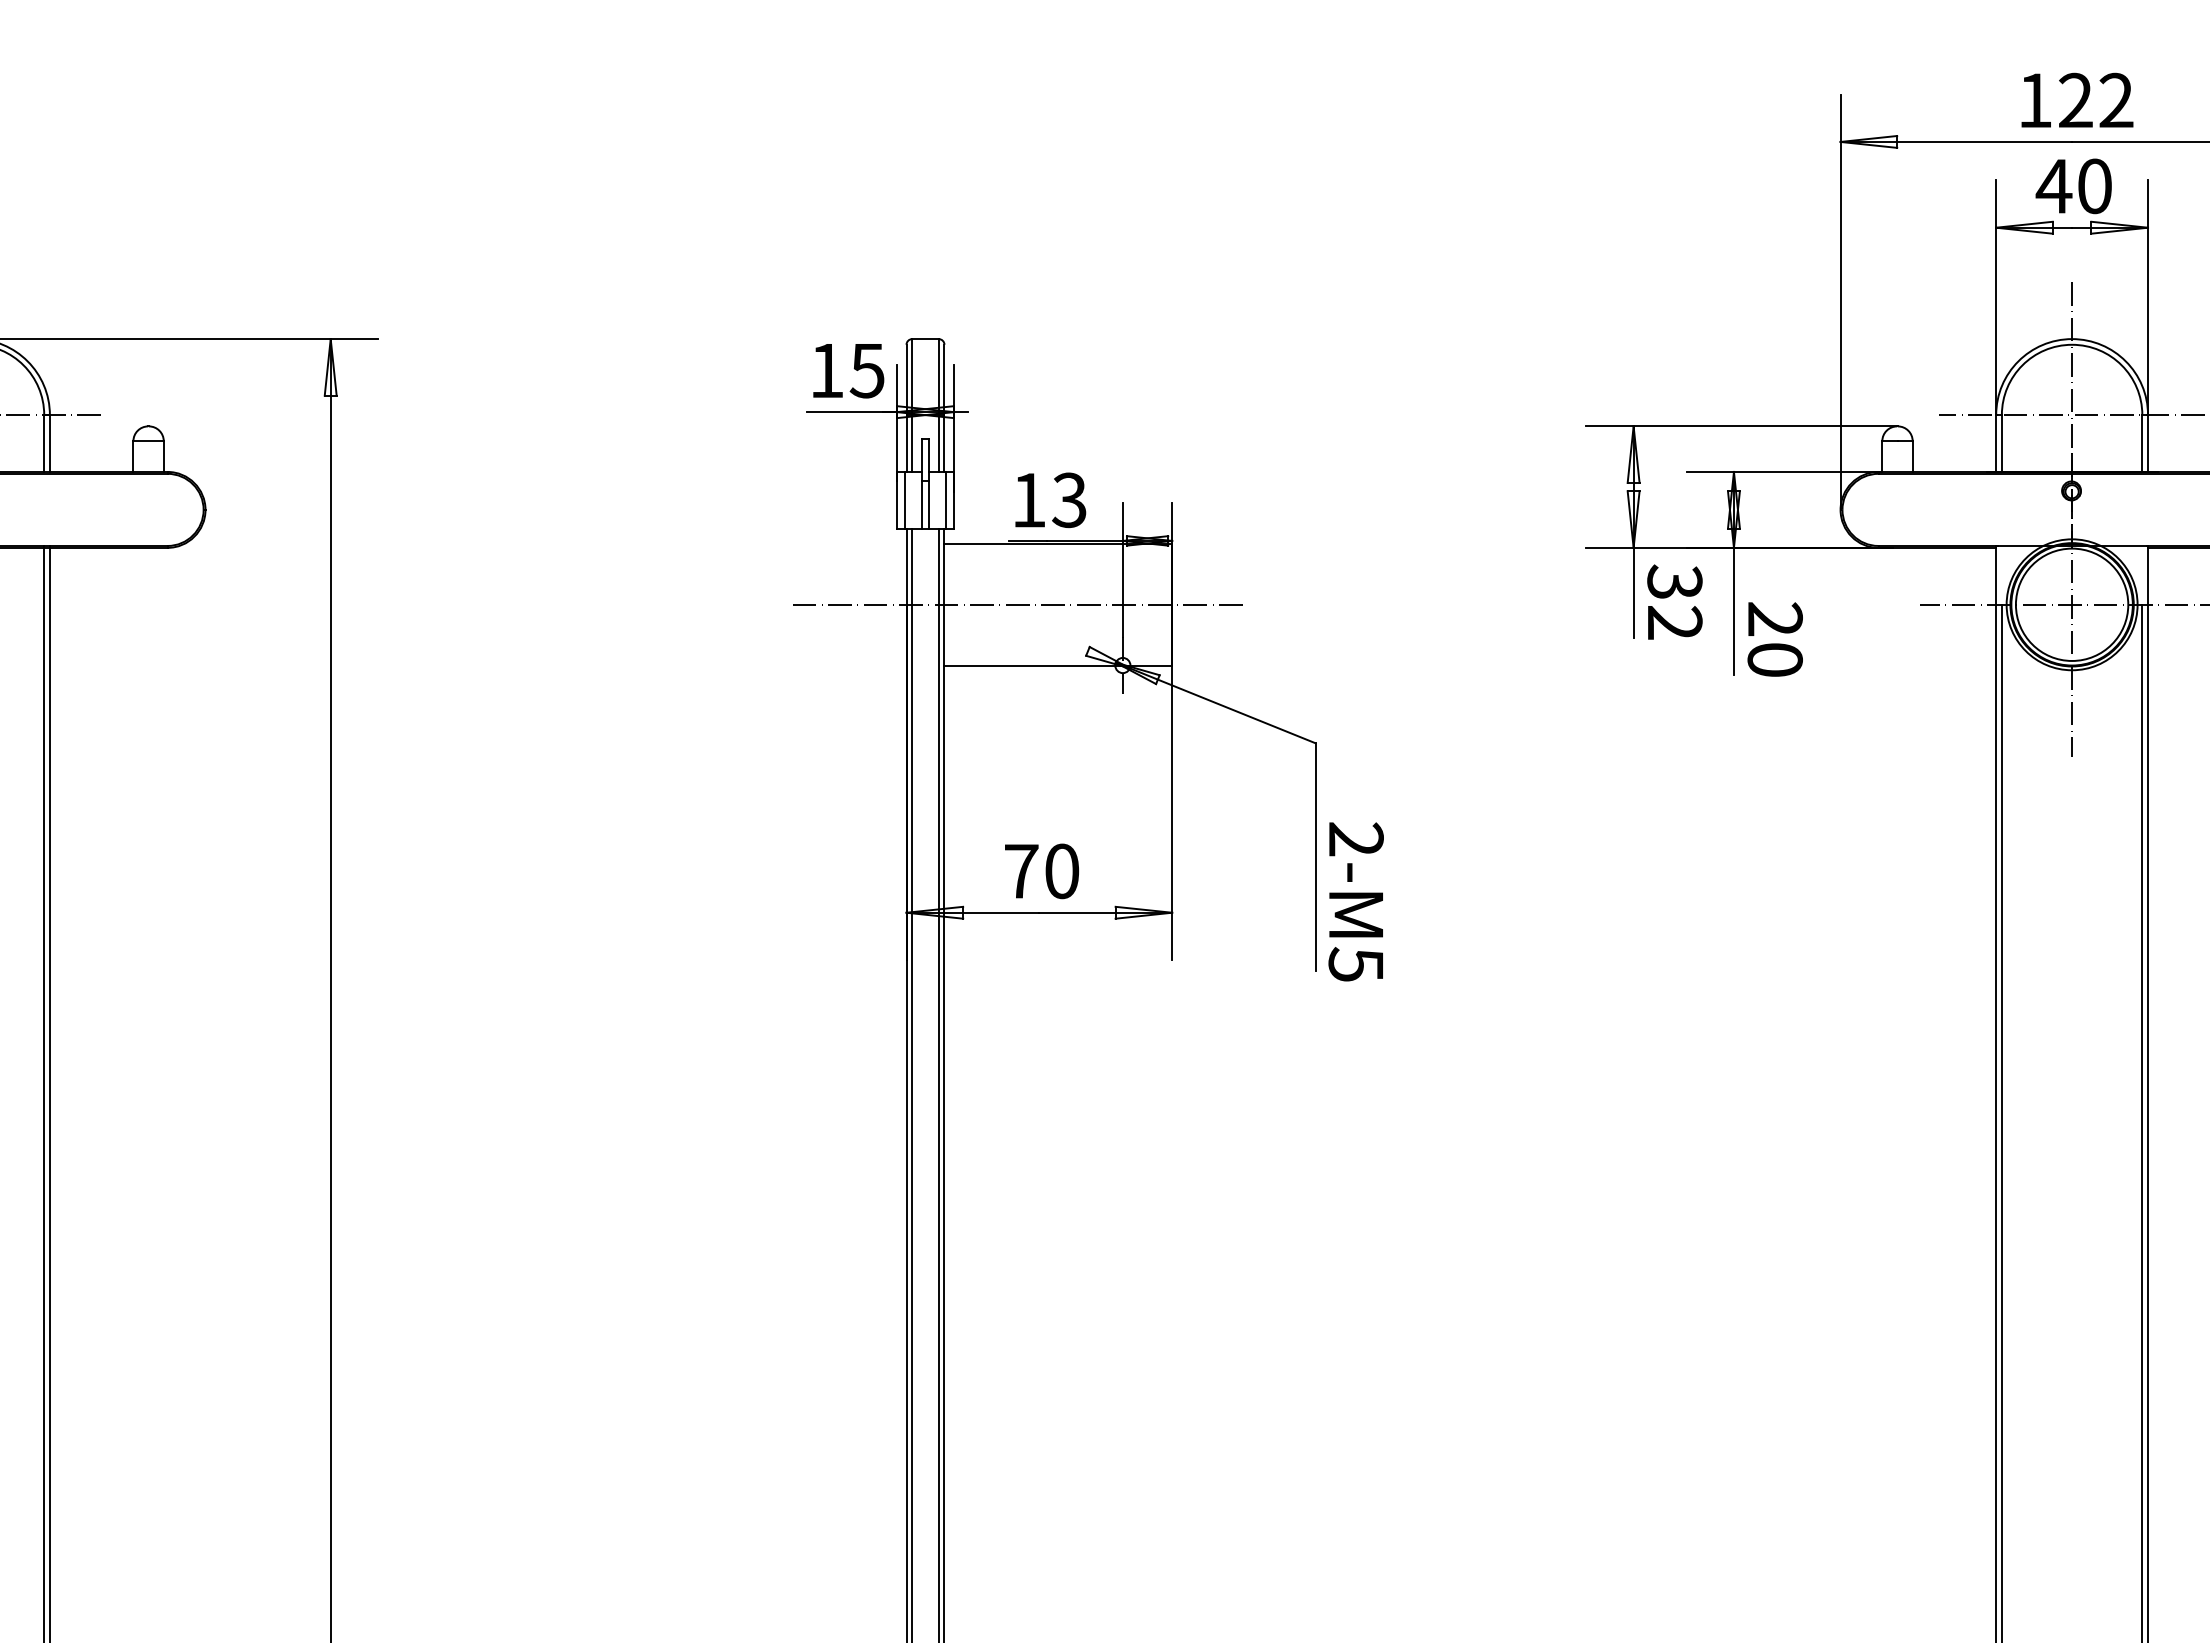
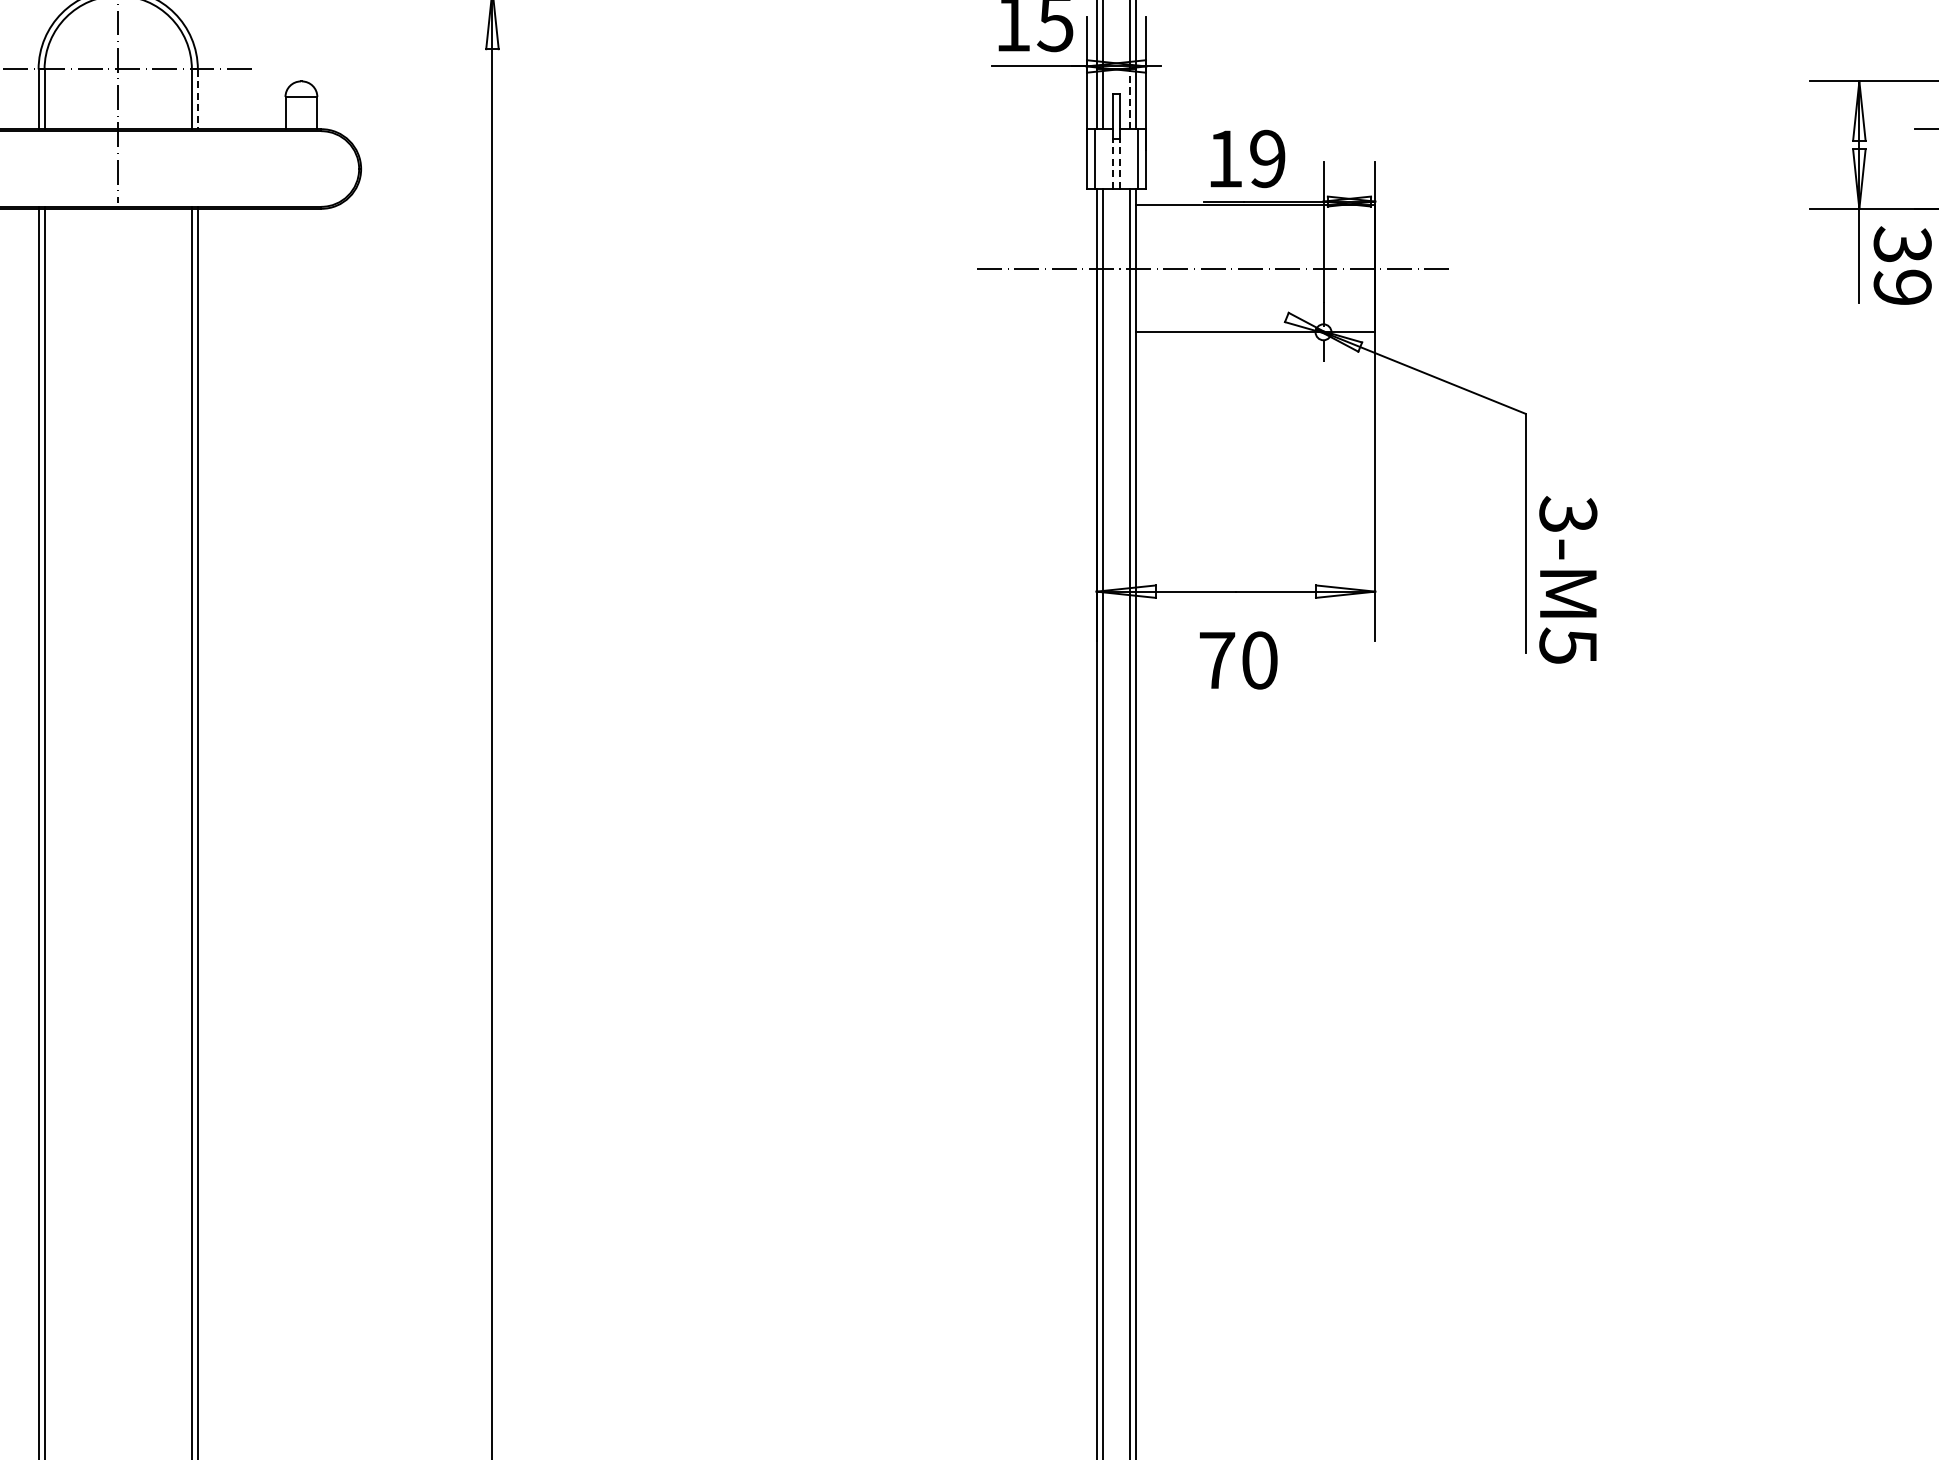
line: (938, 442) -> (1130, 98), solid -> dashed
line: (49, 443) -> (197, 99), solid -> dashed
text: (1069, 500) -> (1267, 159), 13 -> 19
line: (921, 505) -> (1112, 164), solid -> dashed
line: (929, 505) -> (1120, 164), solid -> dashed
text: (1674, 622) -> (1902, 287), 32 -> 39
text: (1355, 838) -> (1567, 513), 2-M5 -> 3-M5
text: (1041, 871) -> (1238, 660), moved

